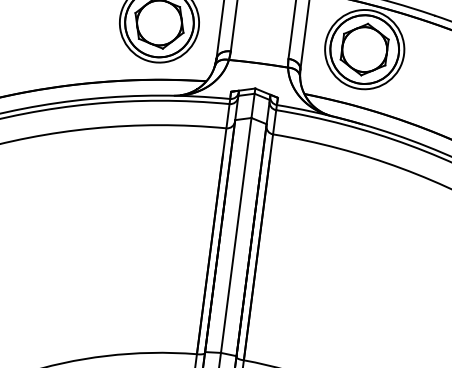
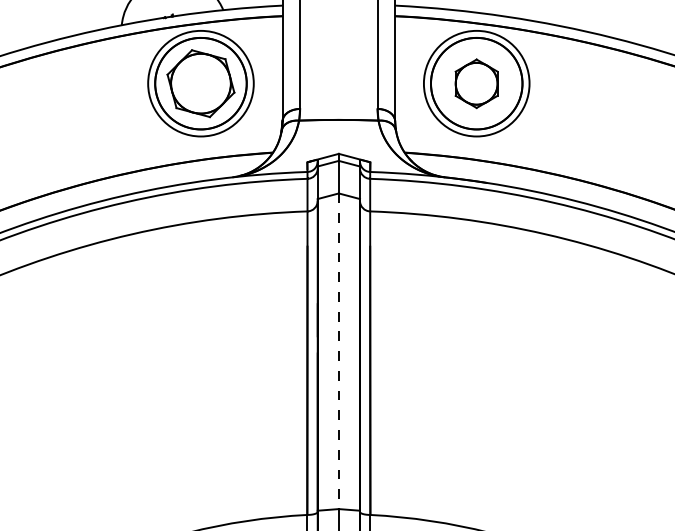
part: (364, 49) -> (476, 83), size x0.7
line: (235, 235) -> (338, 351), solid -> dashed

